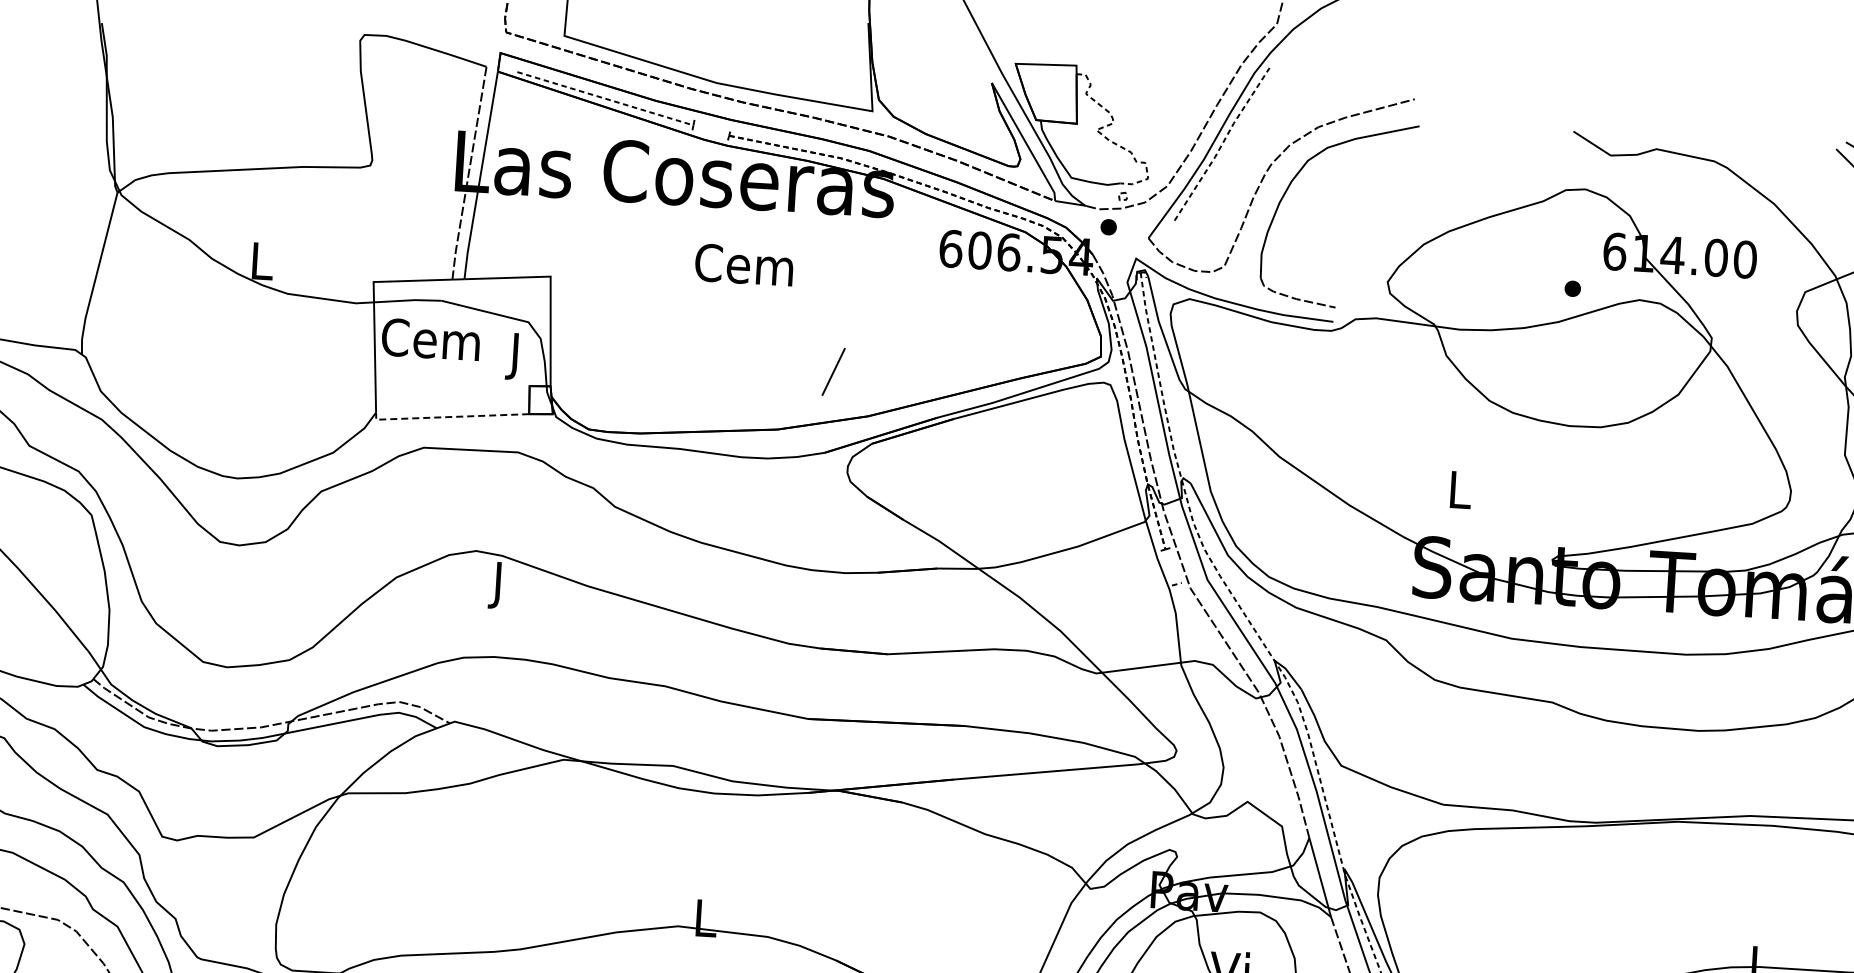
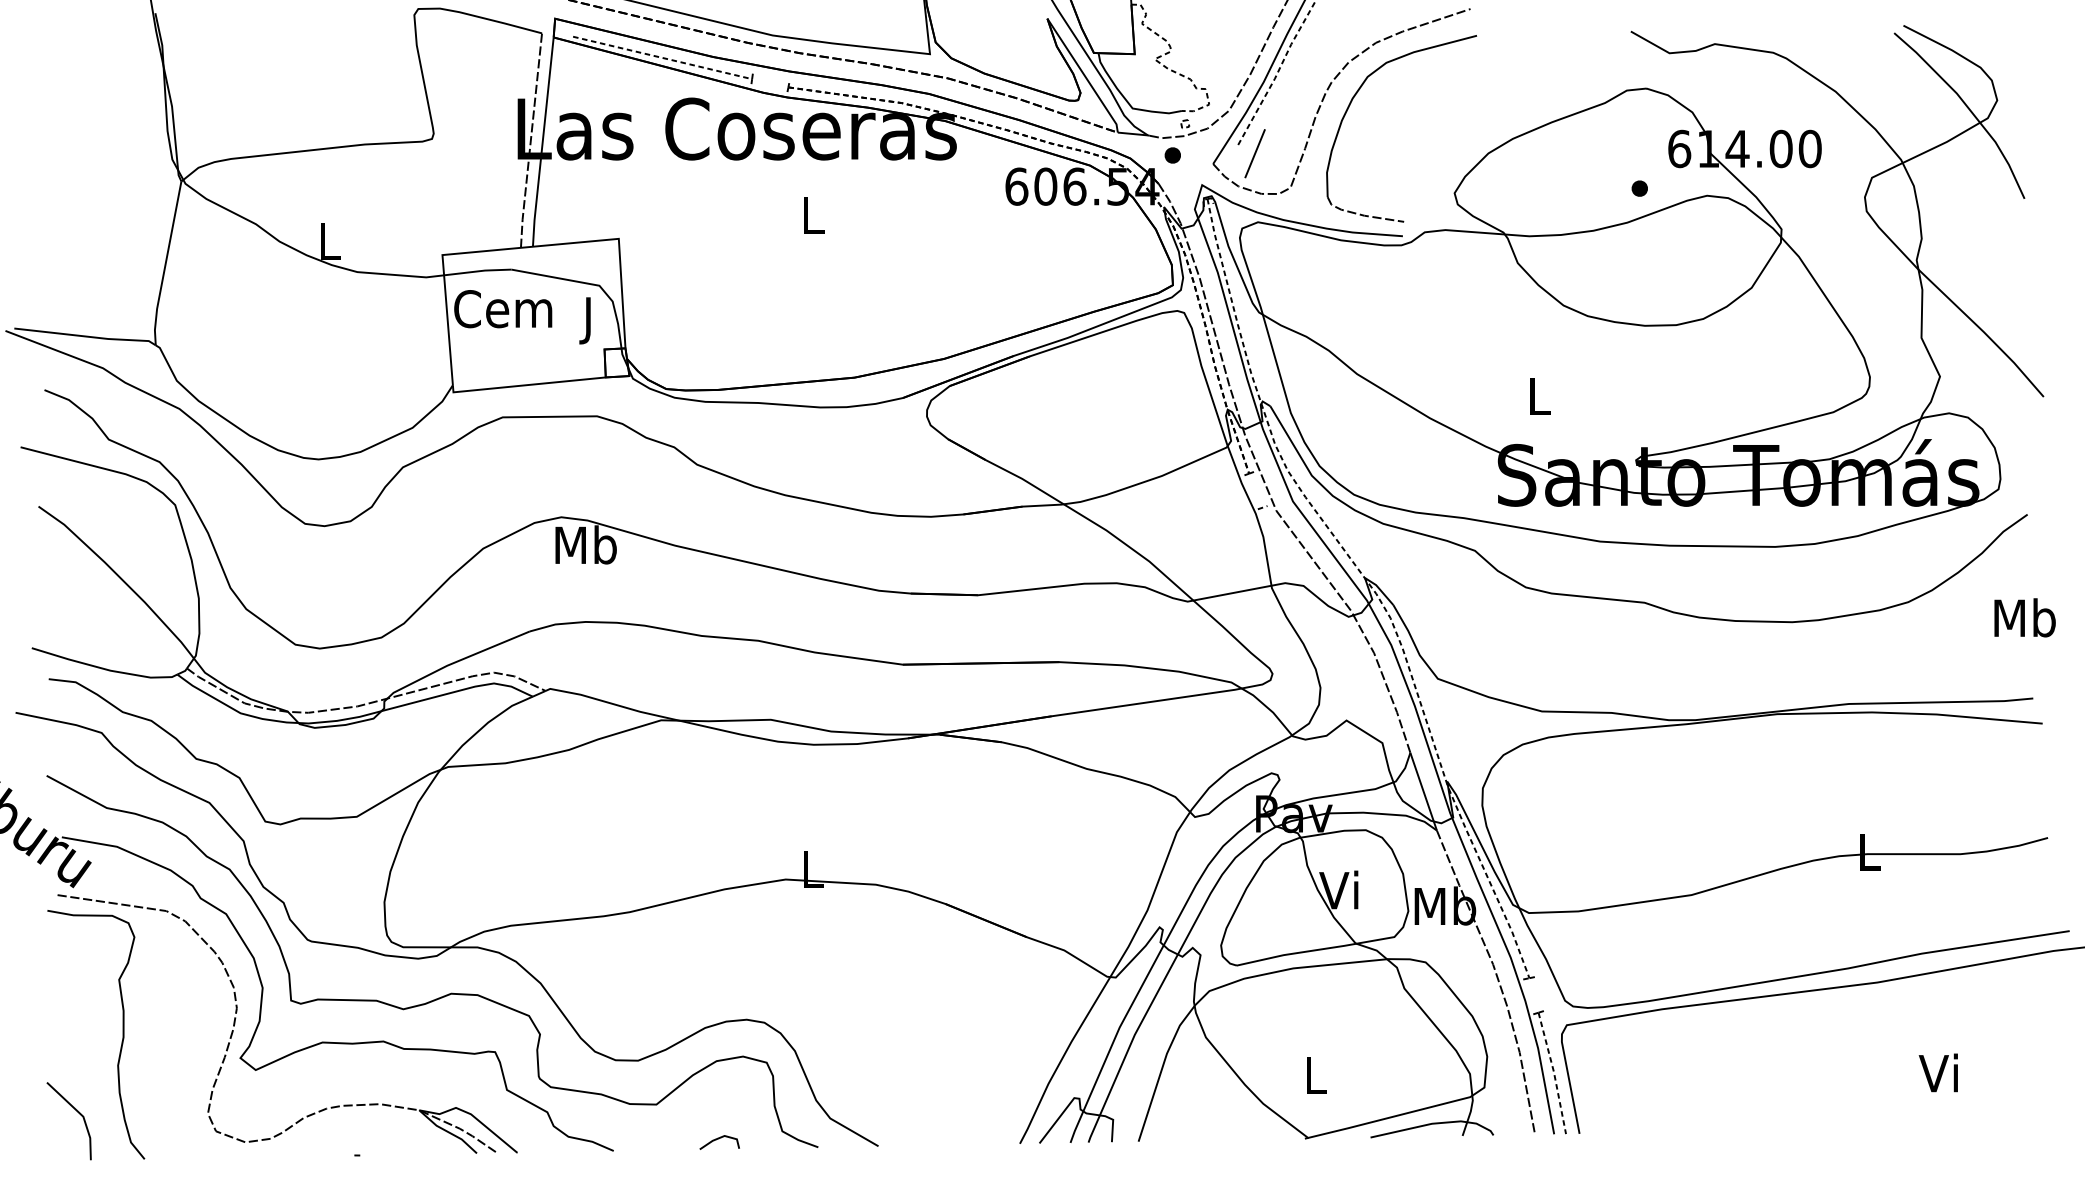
text: (744, 265) -> (811, 215), Cem -> L
line: (833, 371) -> (1254, 153), moved
line: (447, 417) -> (524, 385), dashed -> solid
text: (498, 584) -> (585, 549), J -> Mb

